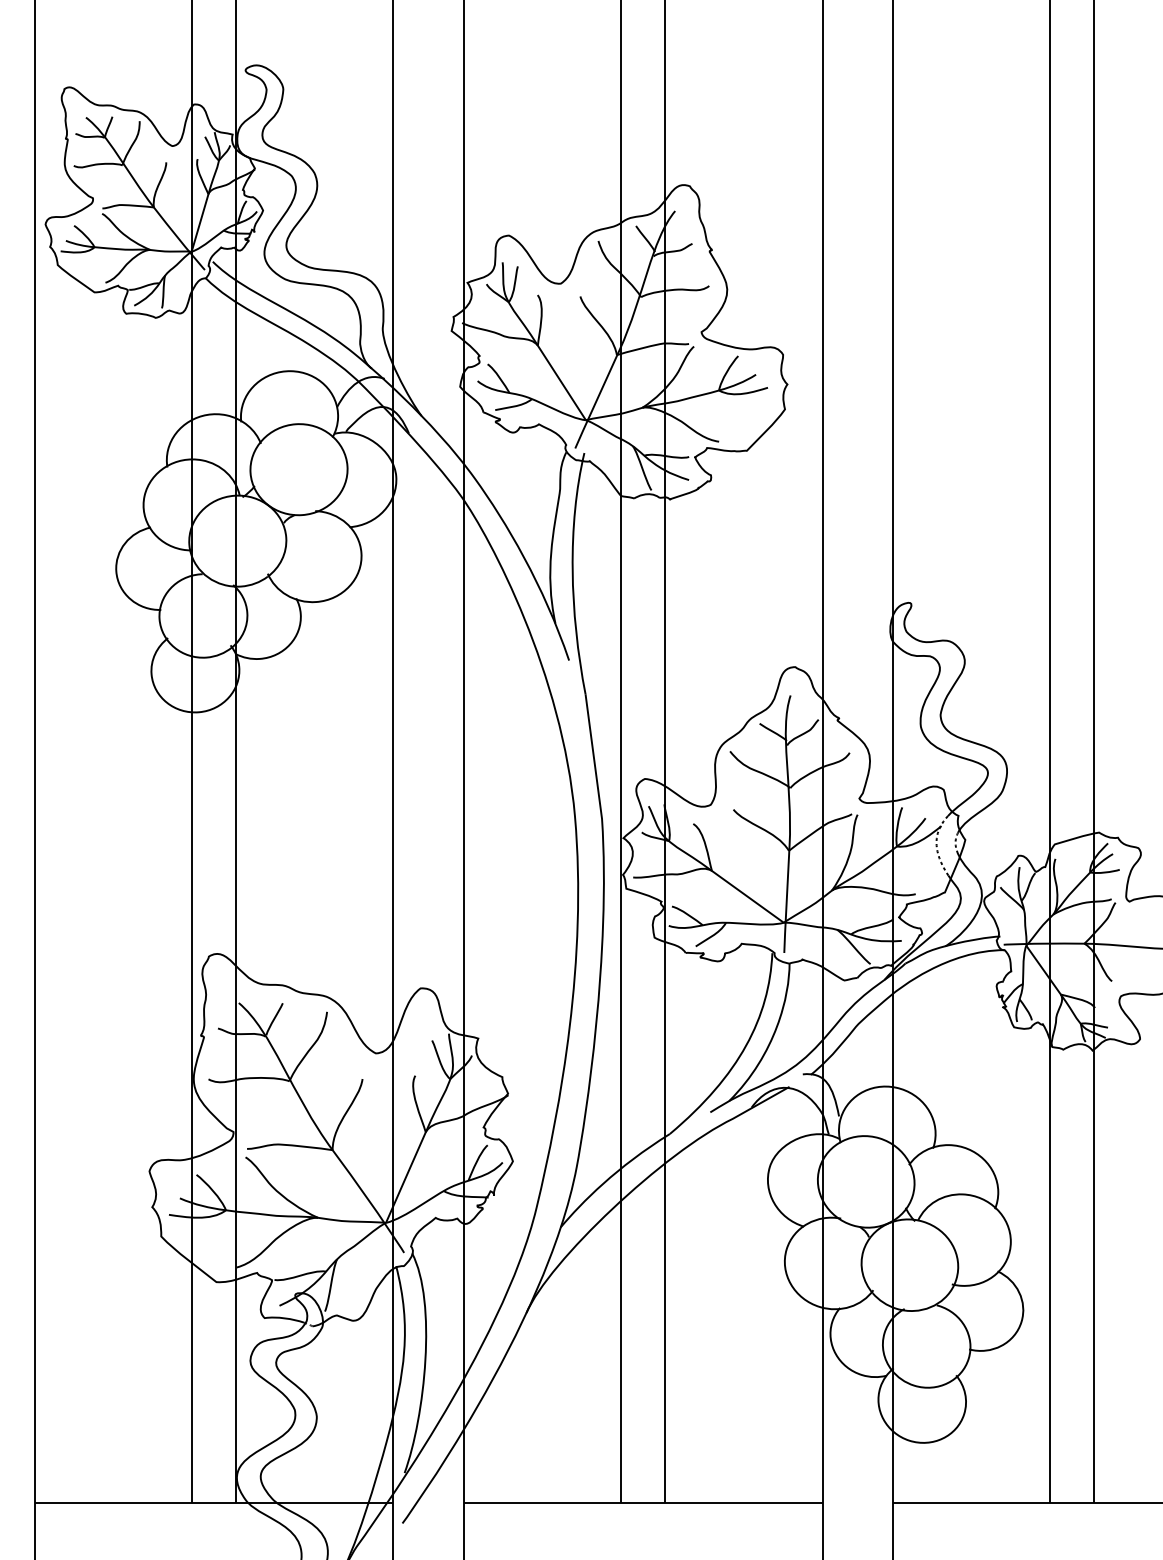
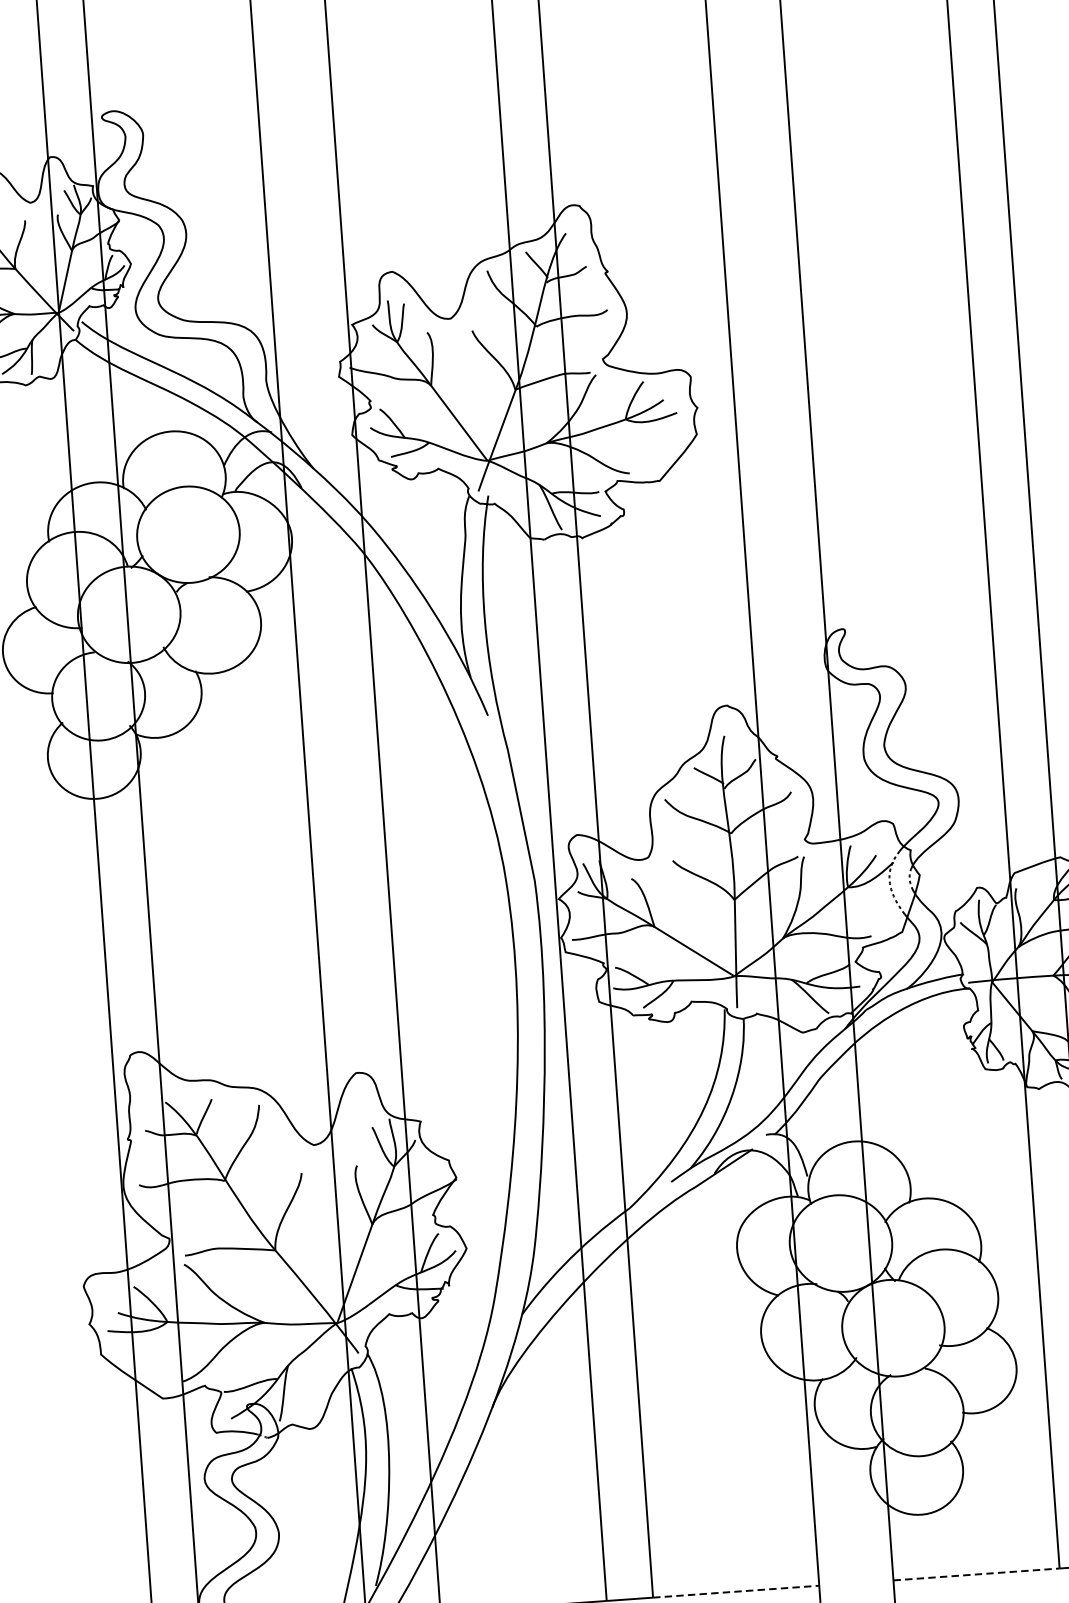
line: (743, 1502) -> (735, 1591), solid -> dashed
line: (971, 1502) -> (976, 1574), solid -> dashed

